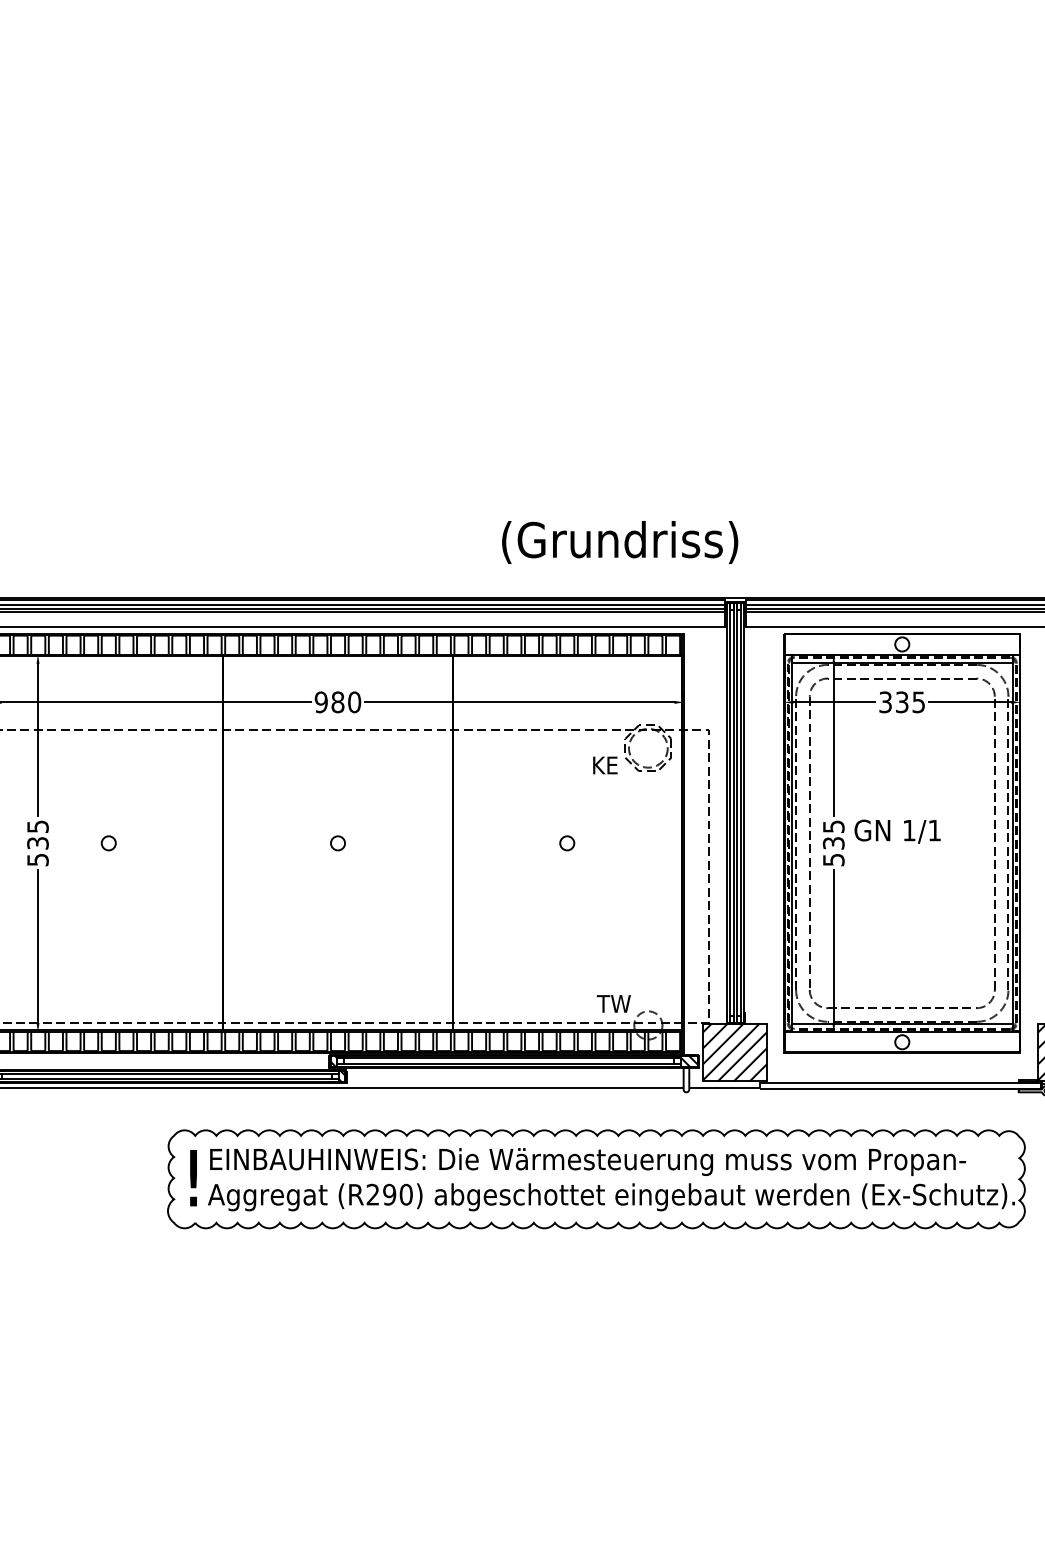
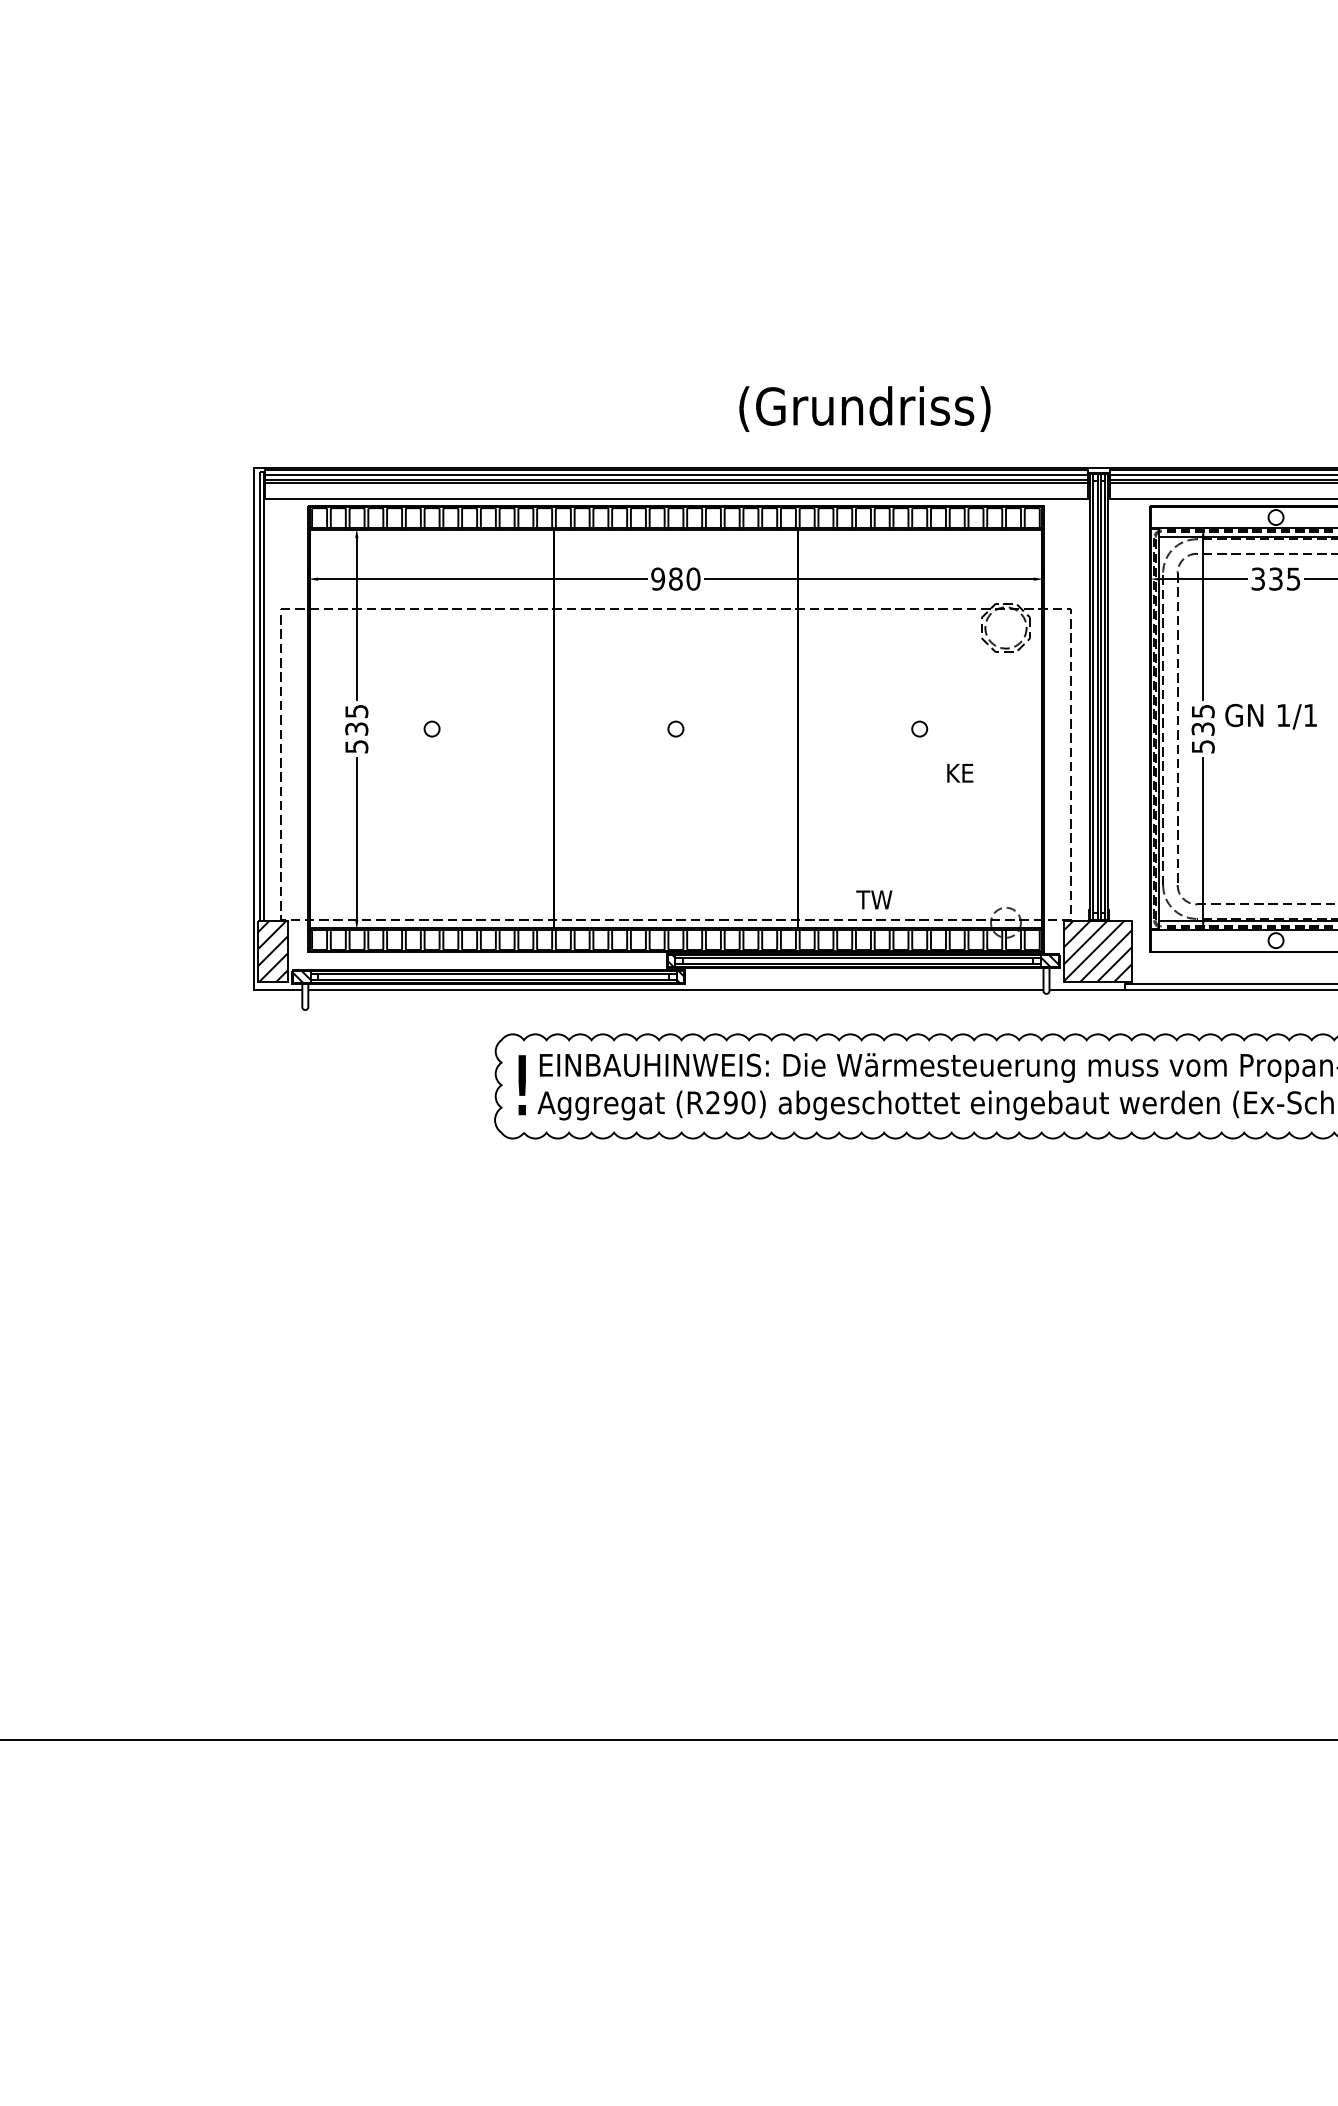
text: (619, 541) -> (864, 408), moved
text: (605, 765) -> (960, 773), moved
text: (614, 1003) -> (874, 899), moved

